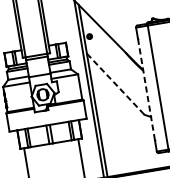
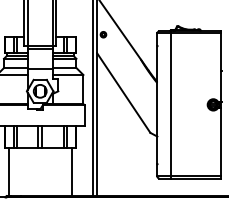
line: (115, 84) -> (123, 93), dashed -> solid
line: (146, 89) -> (157, 104), dashed -> solid

